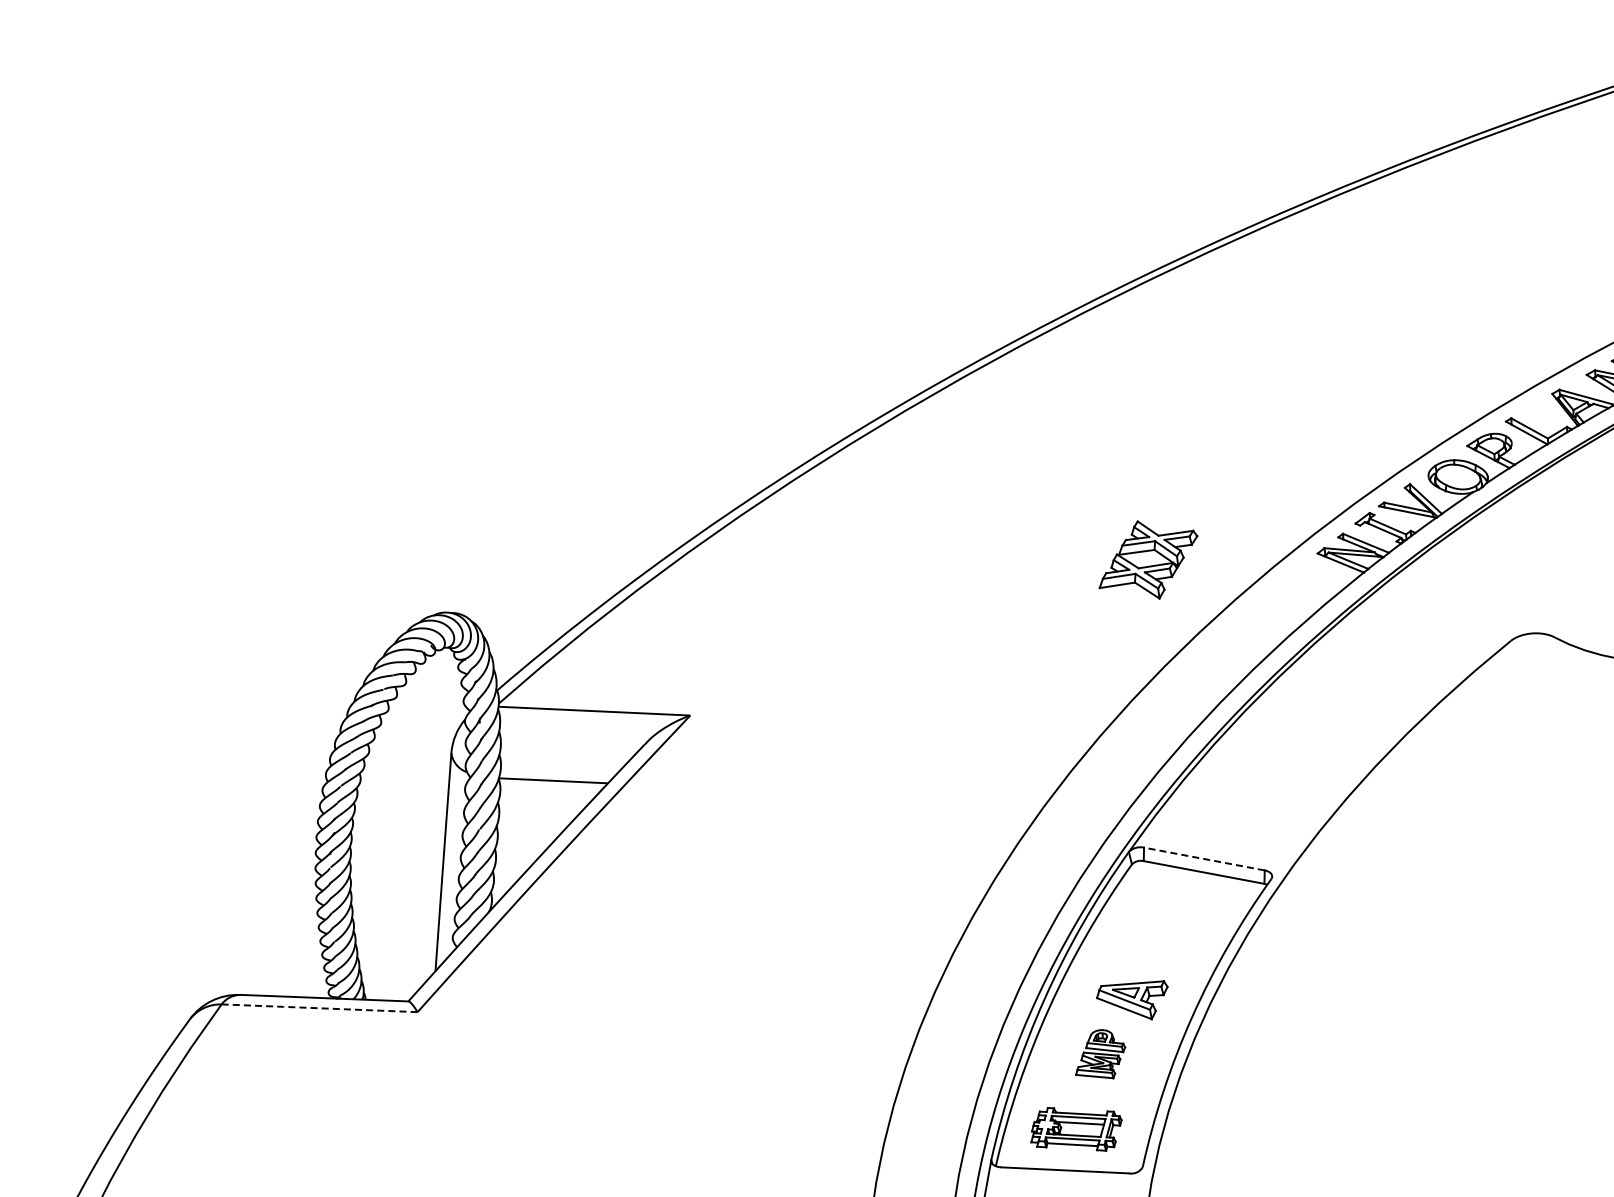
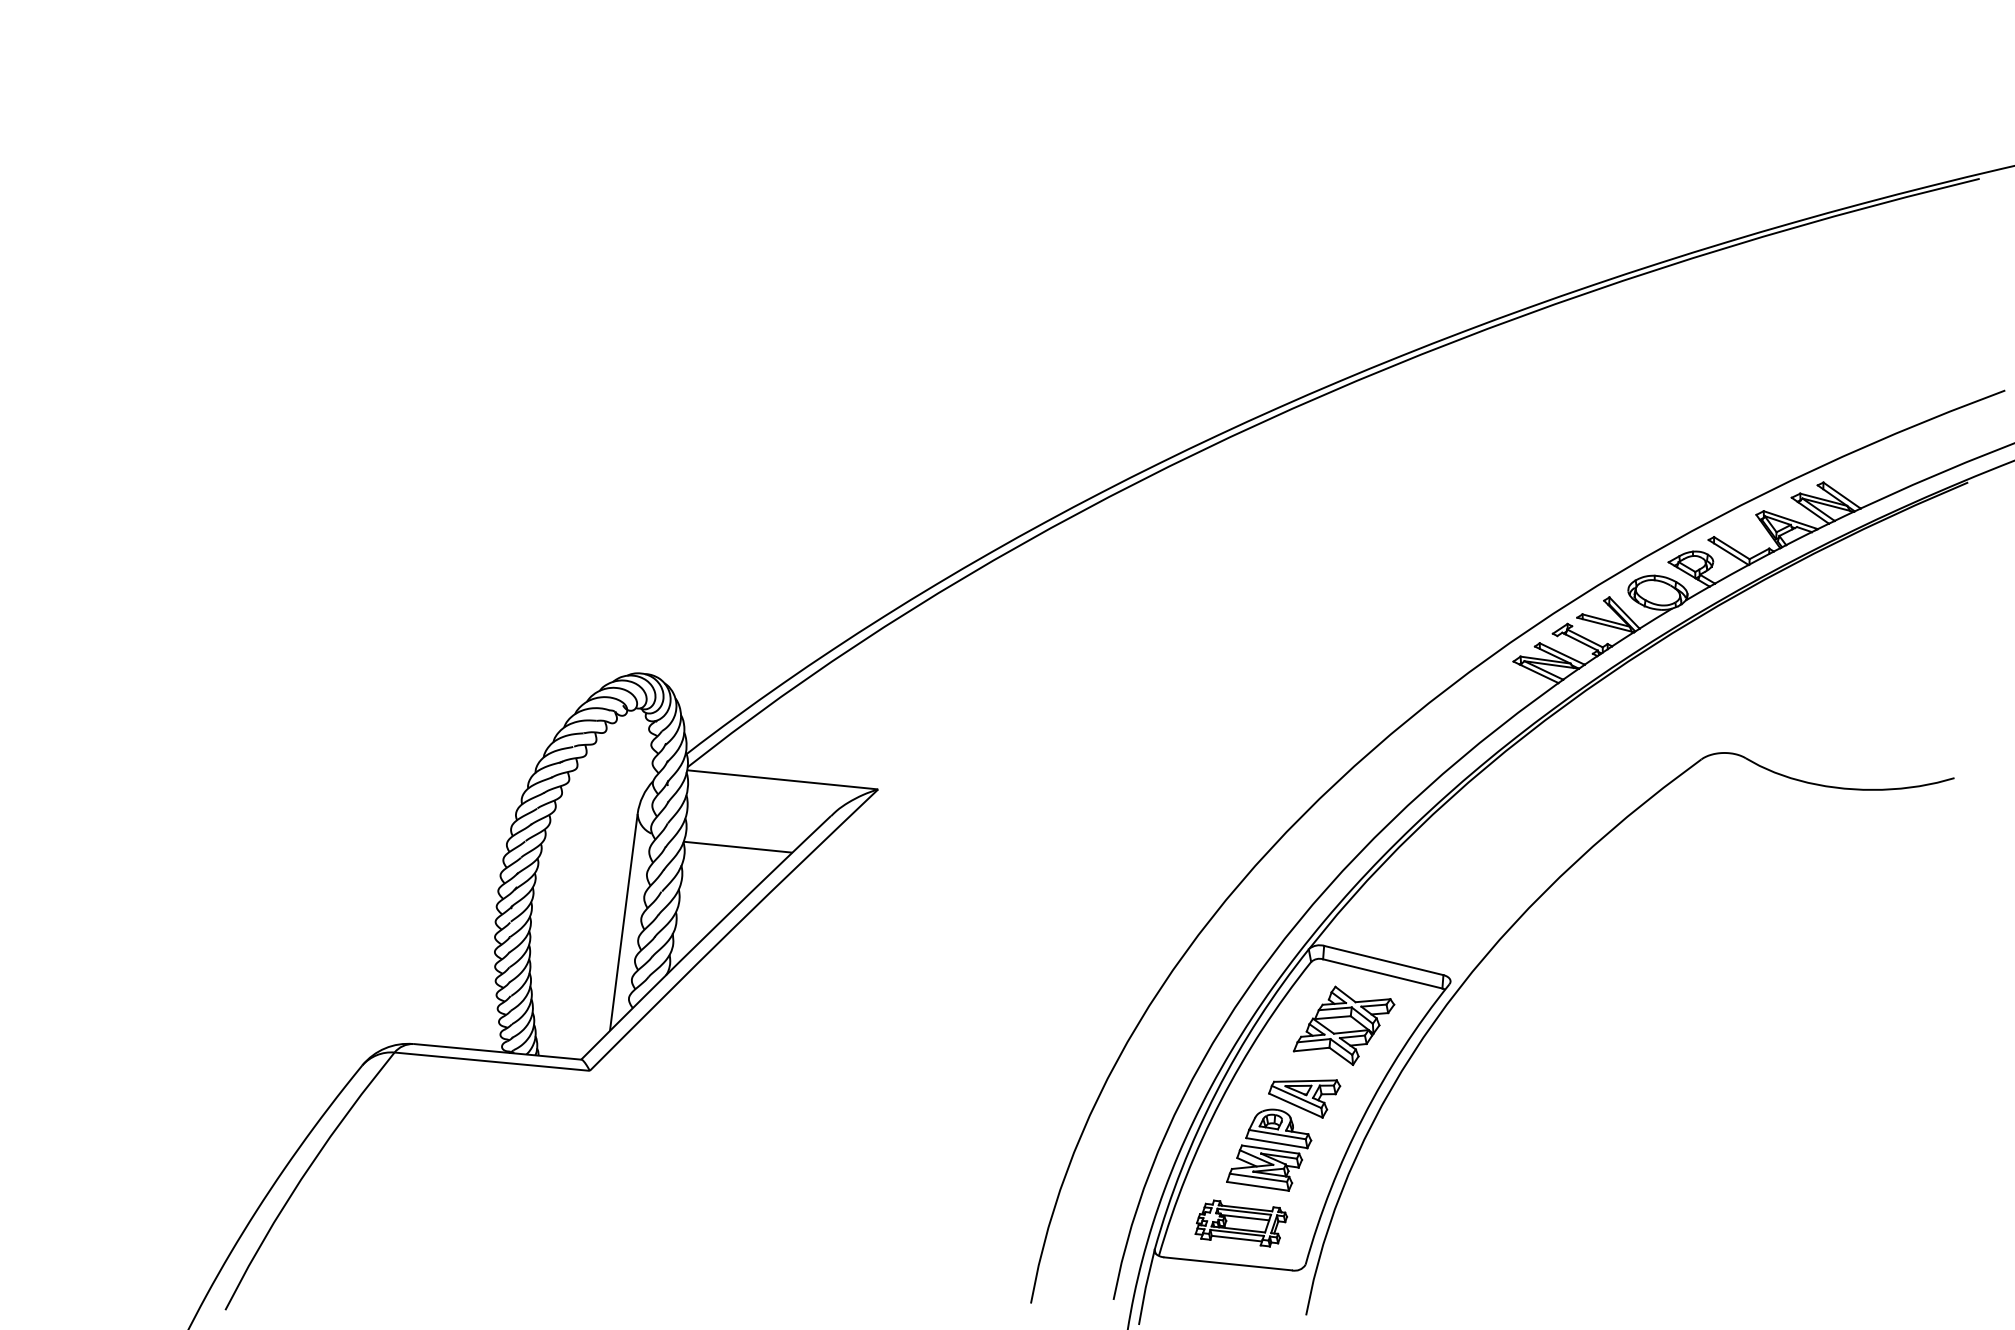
part: (1147, 559) -> (1343, 1025), moved
line: (1204, 859) -> (1383, 960), dashed -> solid
line: (318, 1008) -> (491, 1061), dashed -> solid
part: (1100, 1053) -> (1269, 1149), size x1.67

